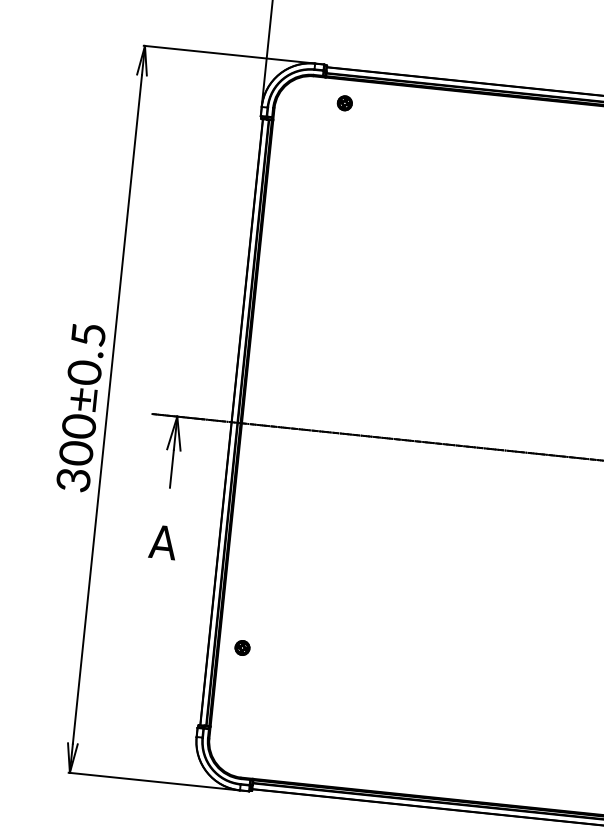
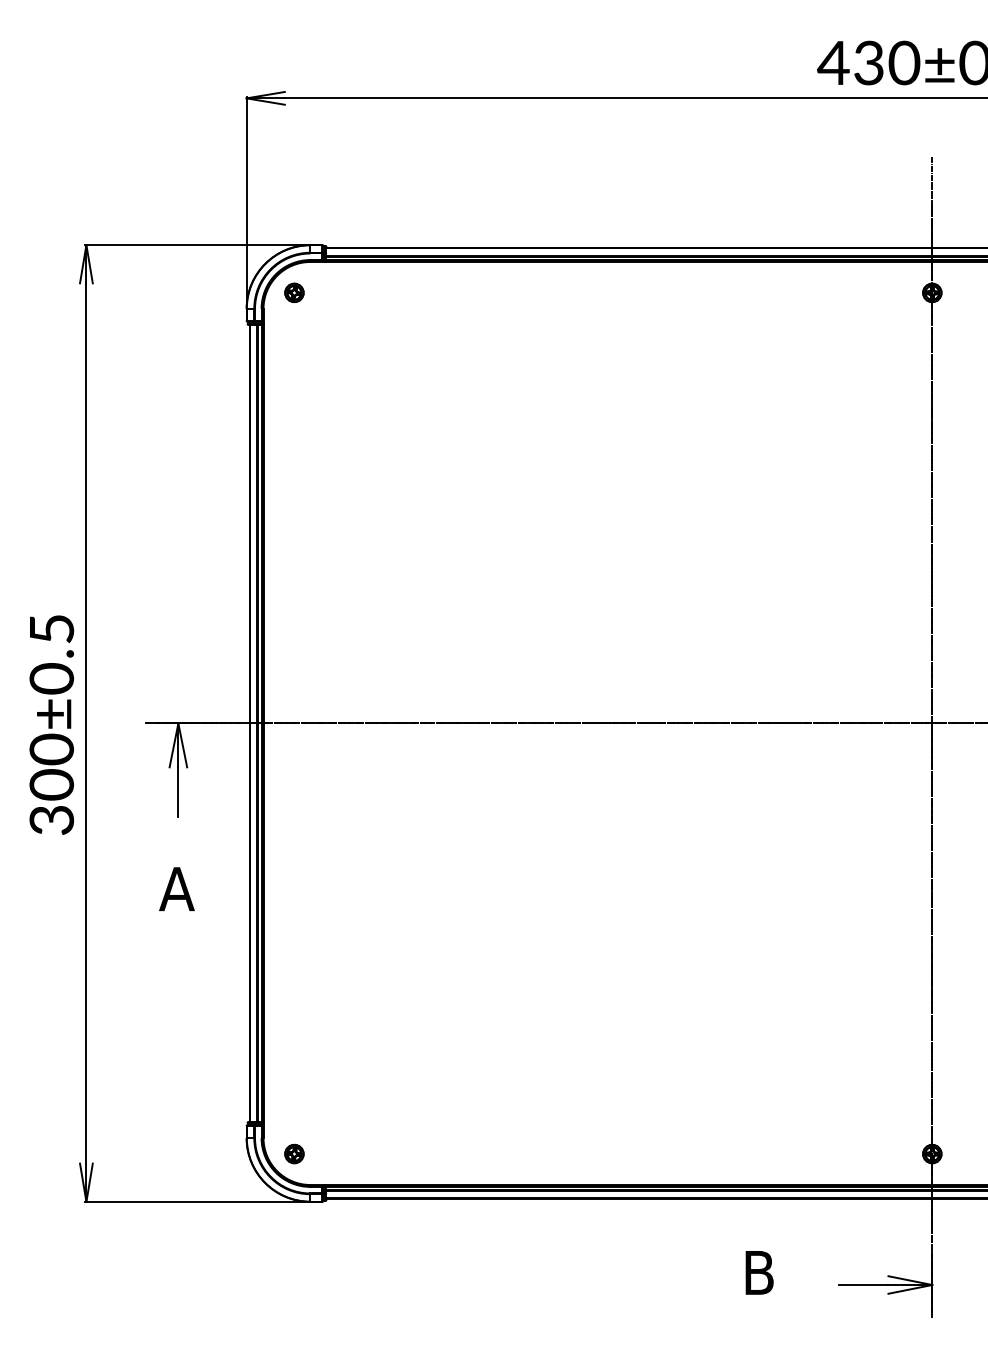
part: (344, 103) -> (294, 292), moved
part: (242, 647) -> (294, 1153), moved

